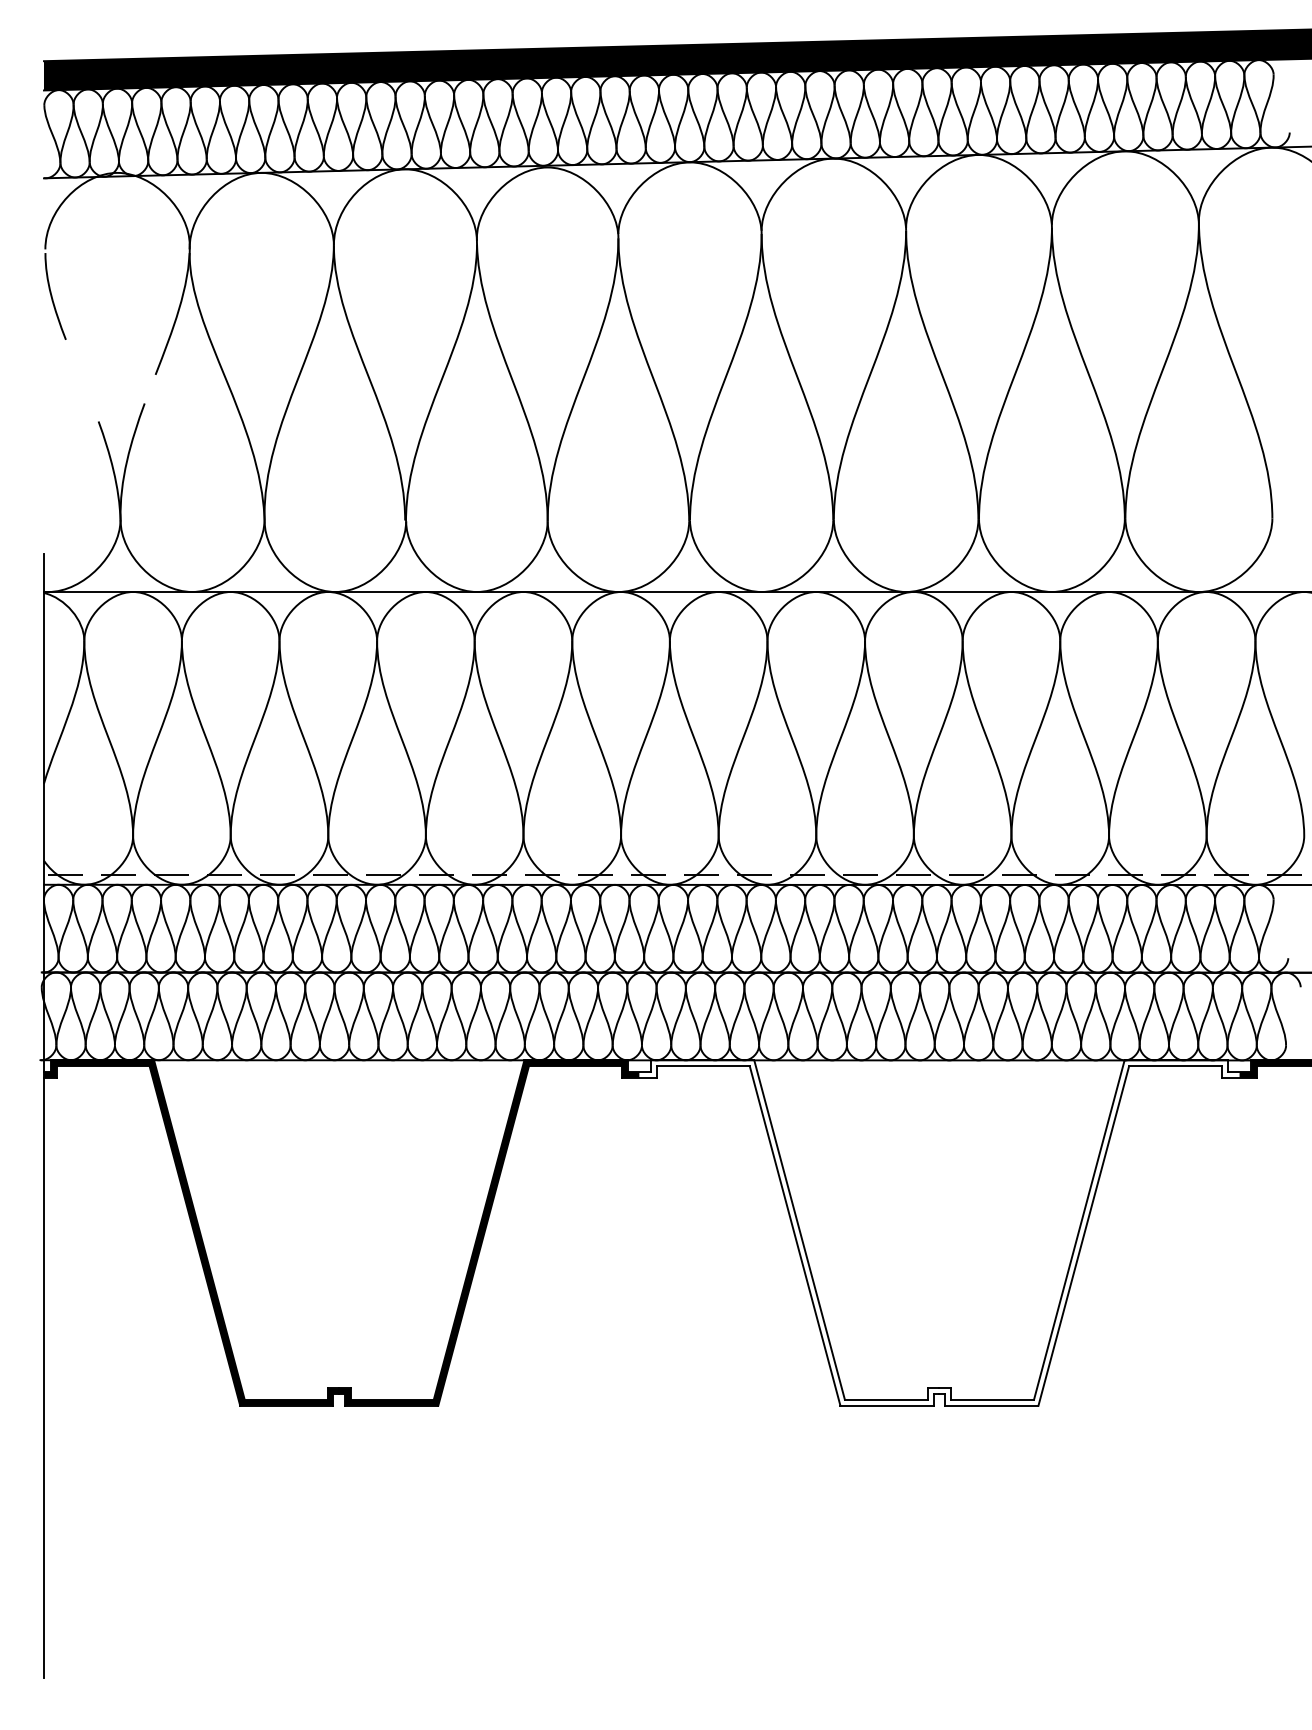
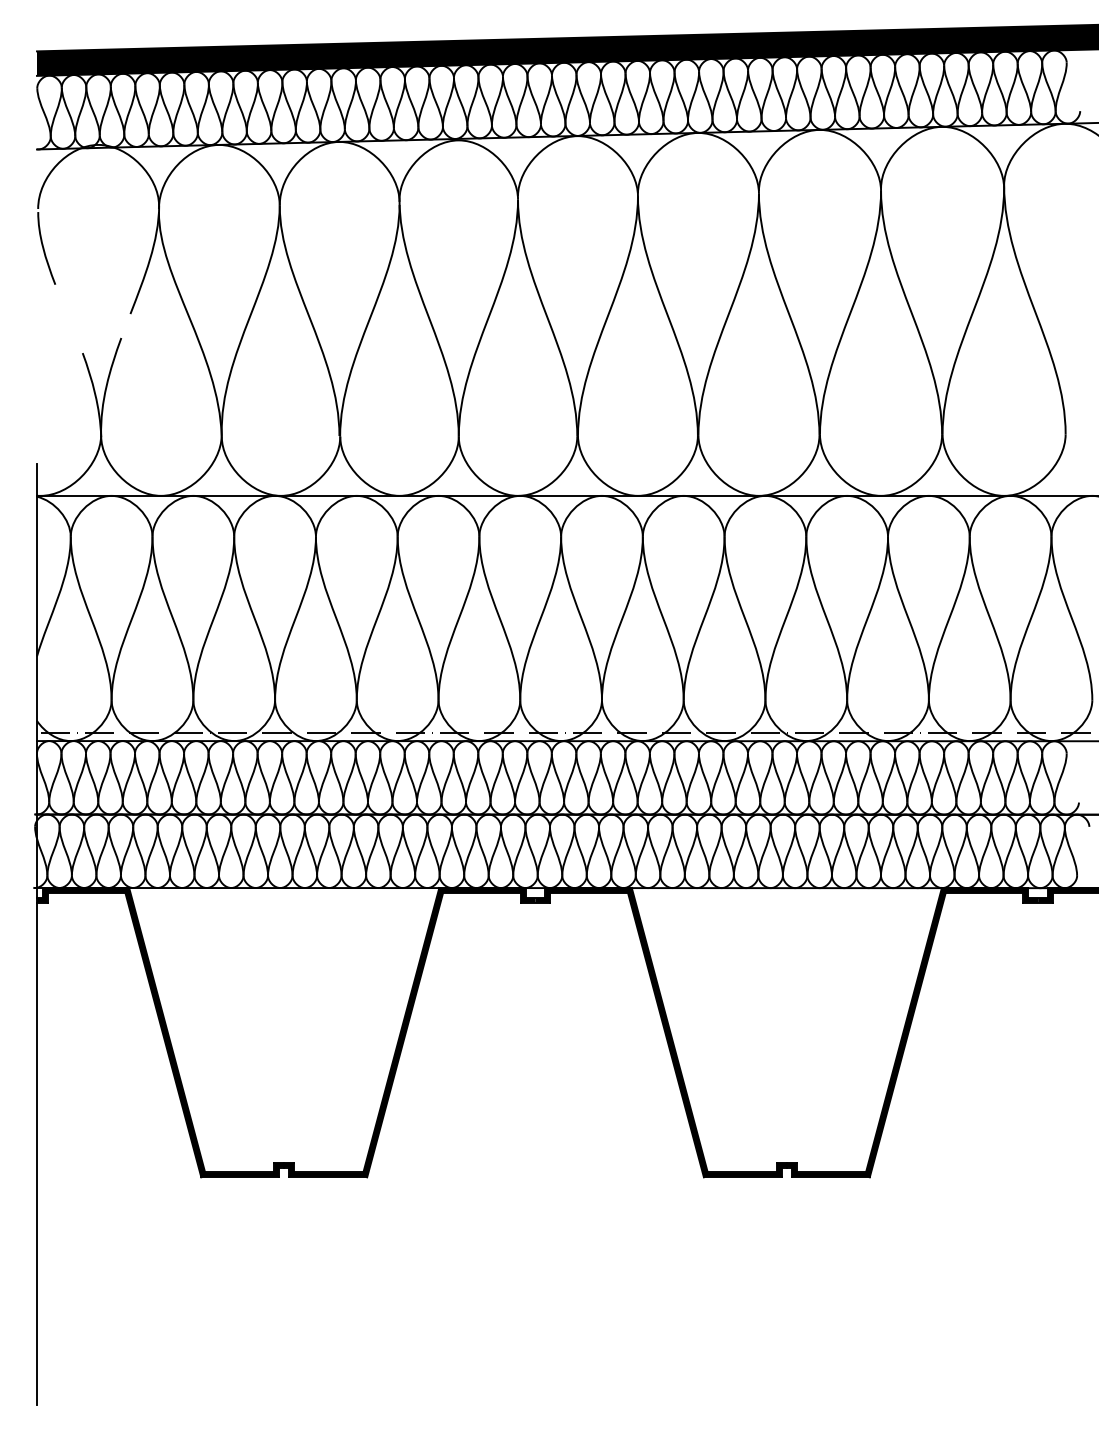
fill: (939, 1232) -> (786, 1032), added

